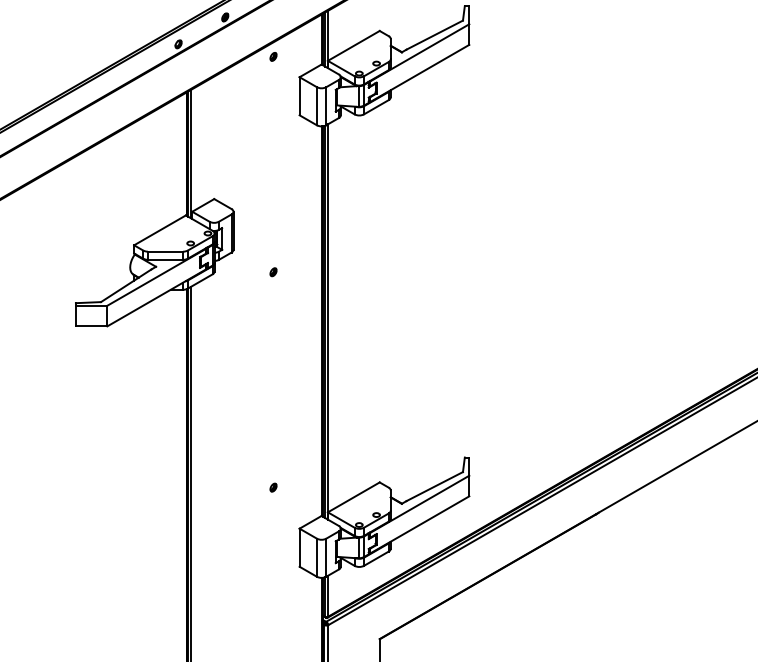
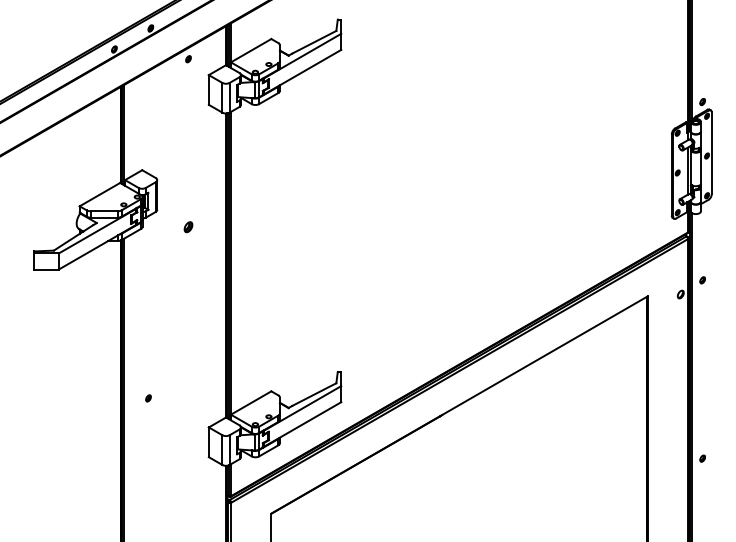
part: (273, 272) -> (188, 227), size x1.6
part: (273, 487) -> (148, 398), moved

